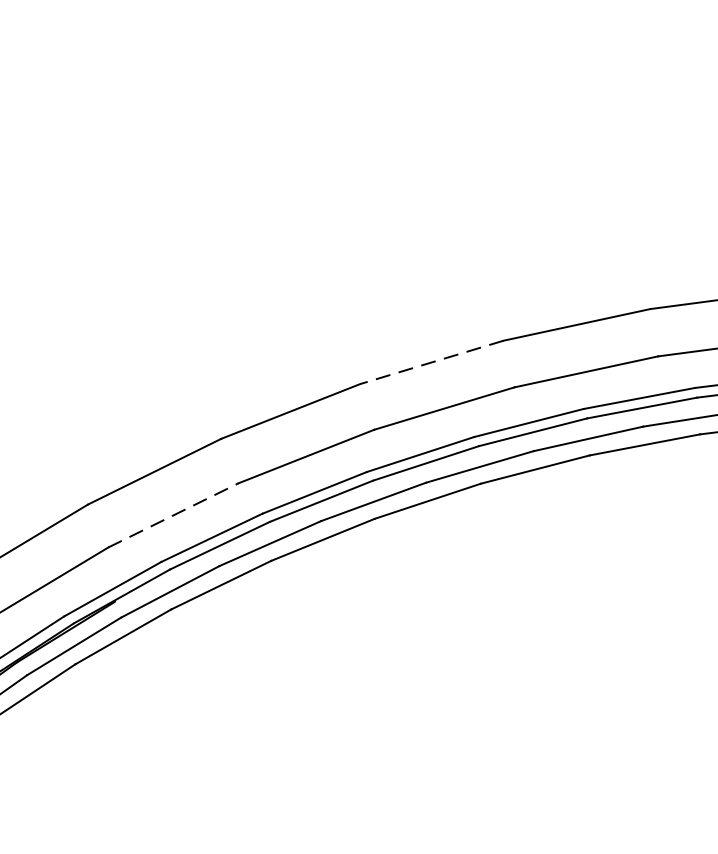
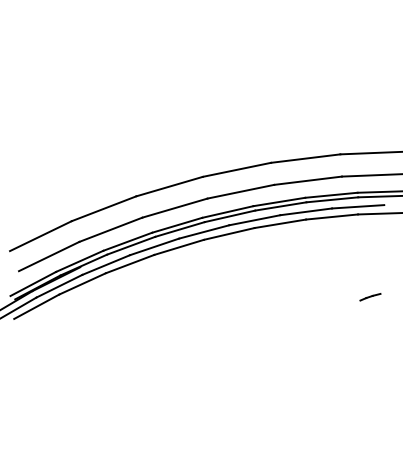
line: (430, 361) -> (236, 169), dashed -> solid
line: (172, 514) -> (110, 229), dashed -> solid

